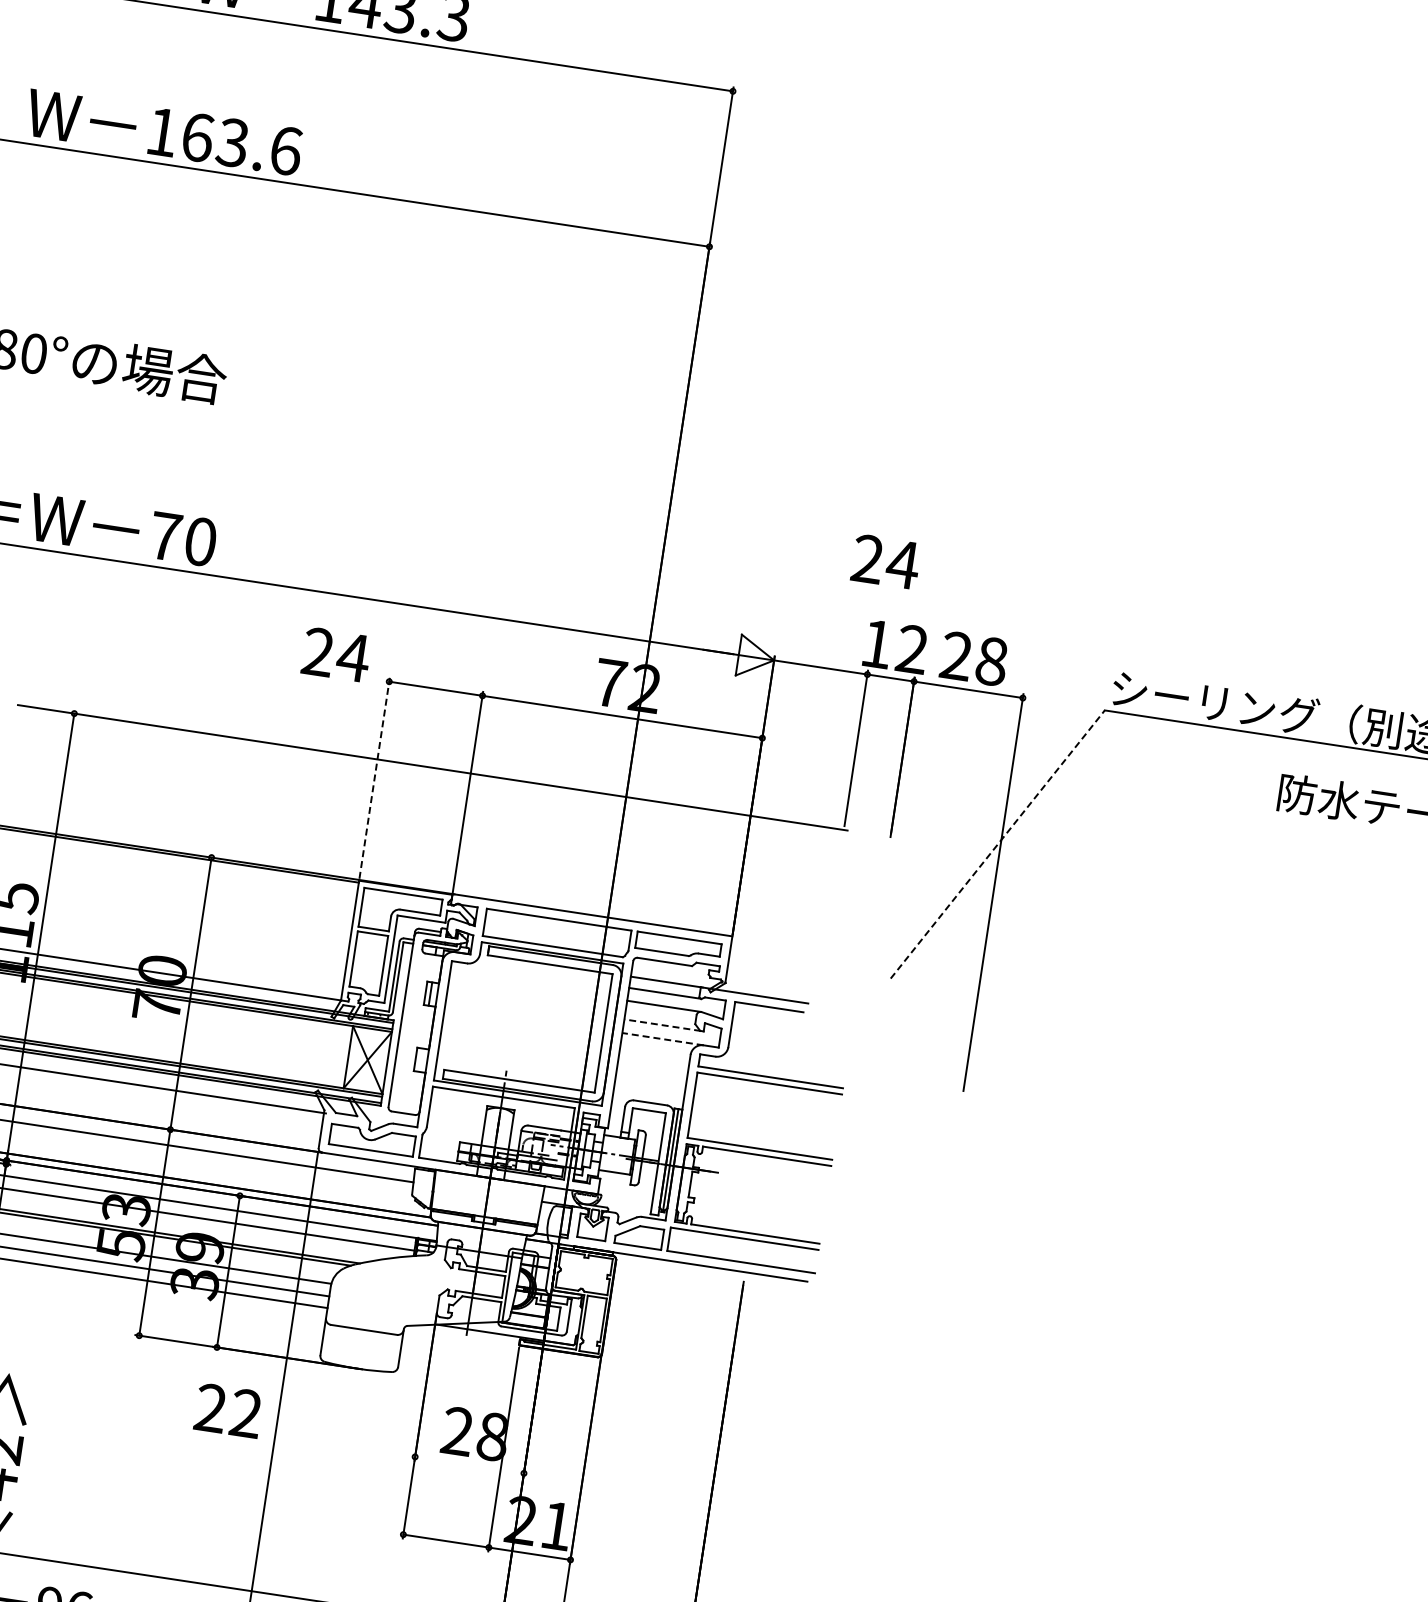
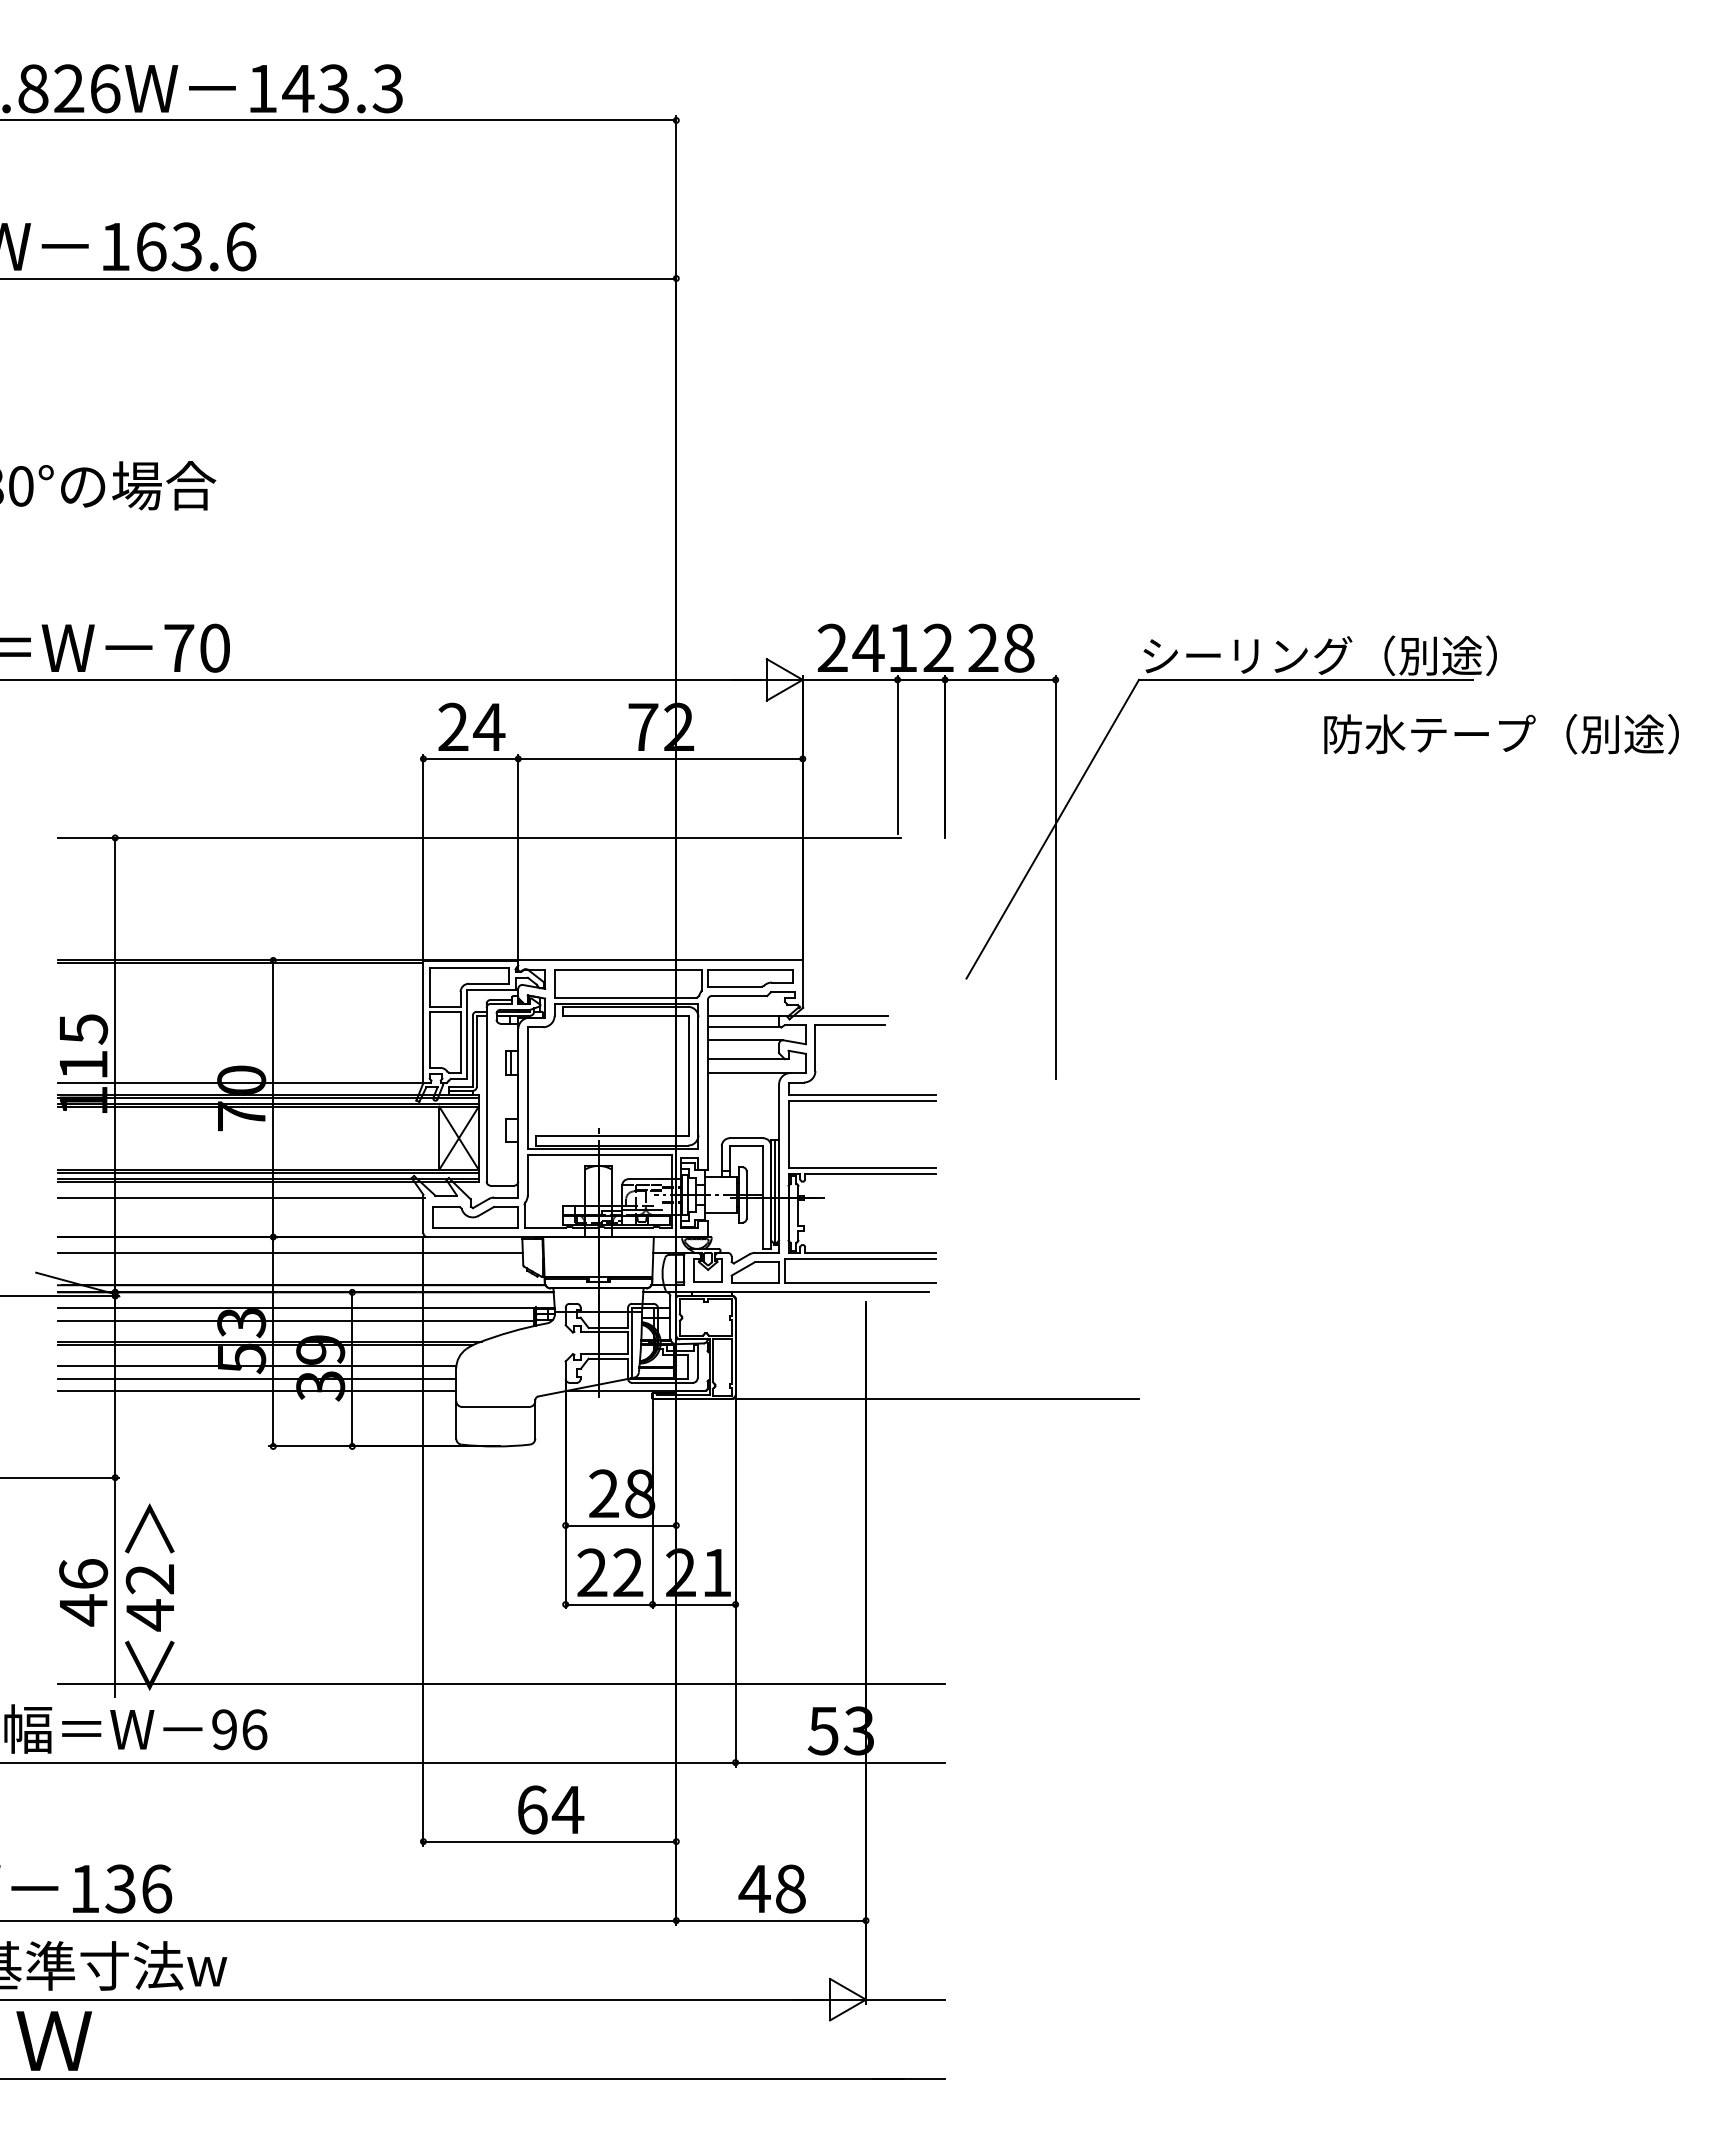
text: (885, 561) -> (850, 647), moved
text: (336, 654) -> (471, 726), moved
line: (374, 777) -> (423, 856), dashed -> solid
line: (997, 843) -> (1052, 828), dashed -> solid
line: (662, 1025) -> (746, 1059), dashed -> solid
line: (662, 1039) -> (748, 1073), dashed -> solid
line: (798, 1387) -> (936, 1398), added
text: (228, 1410) -> (610, 1572), moved
line: (469, 1465) -> (620, 1525), added

